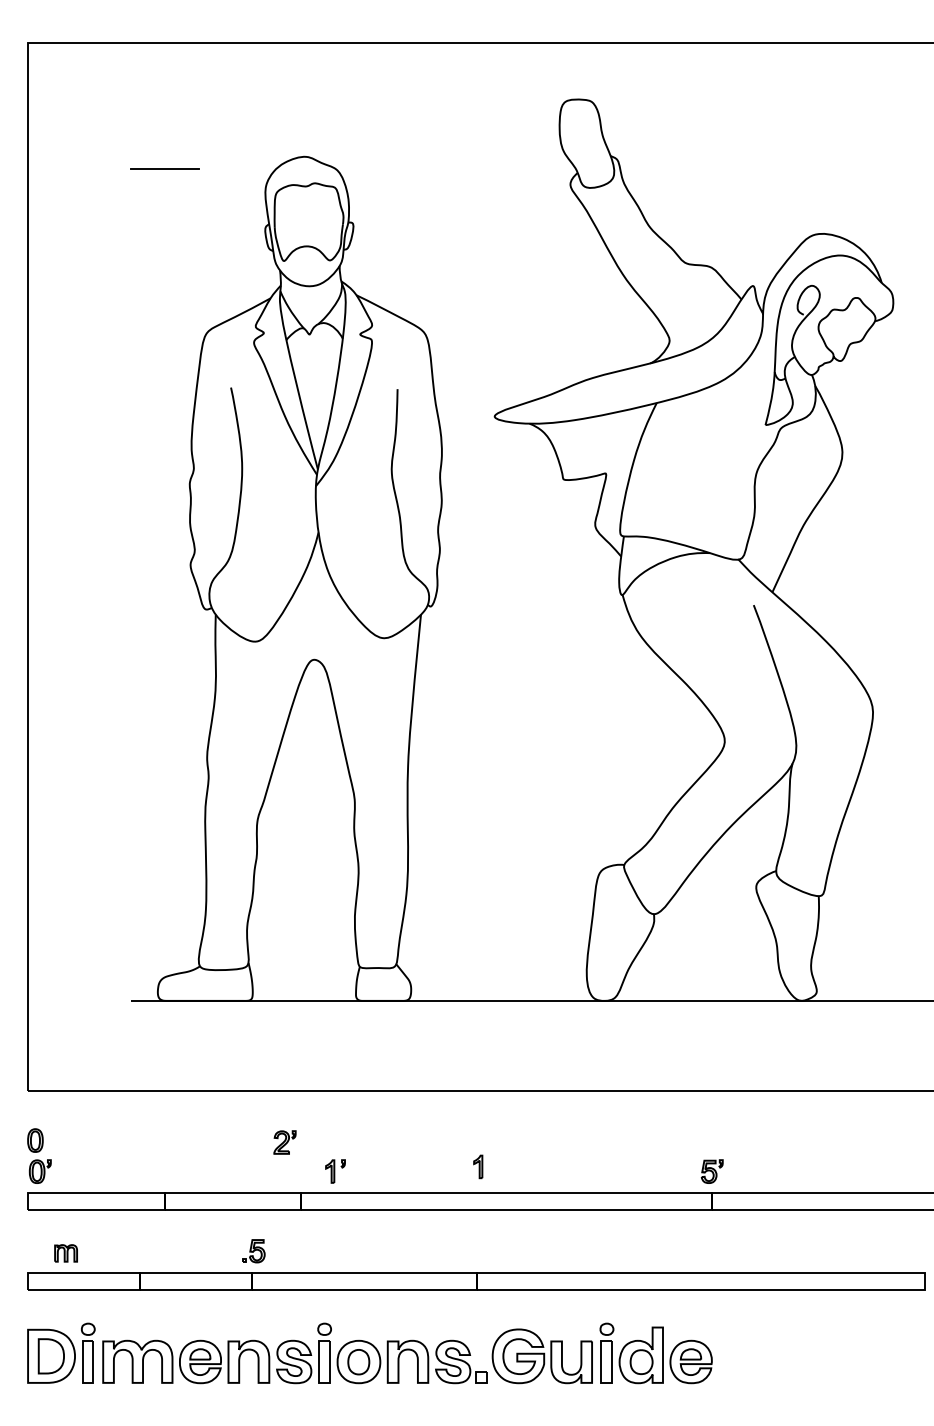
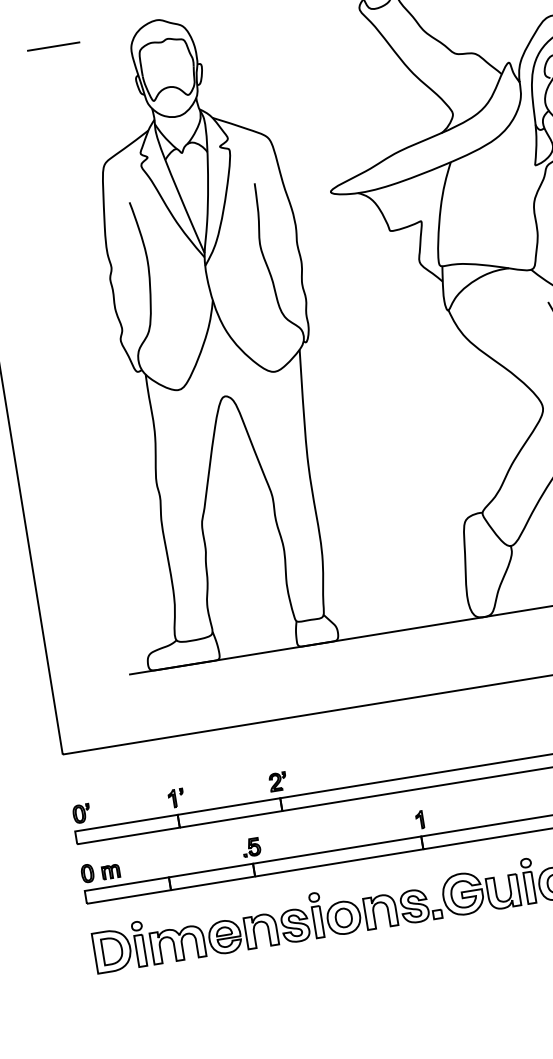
part: (35, 1140) -> (87, 873), moved
part: (284, 1142) -> (277, 781), moved
part: (478, 1166) -> (420, 819), moved
part: (335, 1171) -> (176, 798), moved

